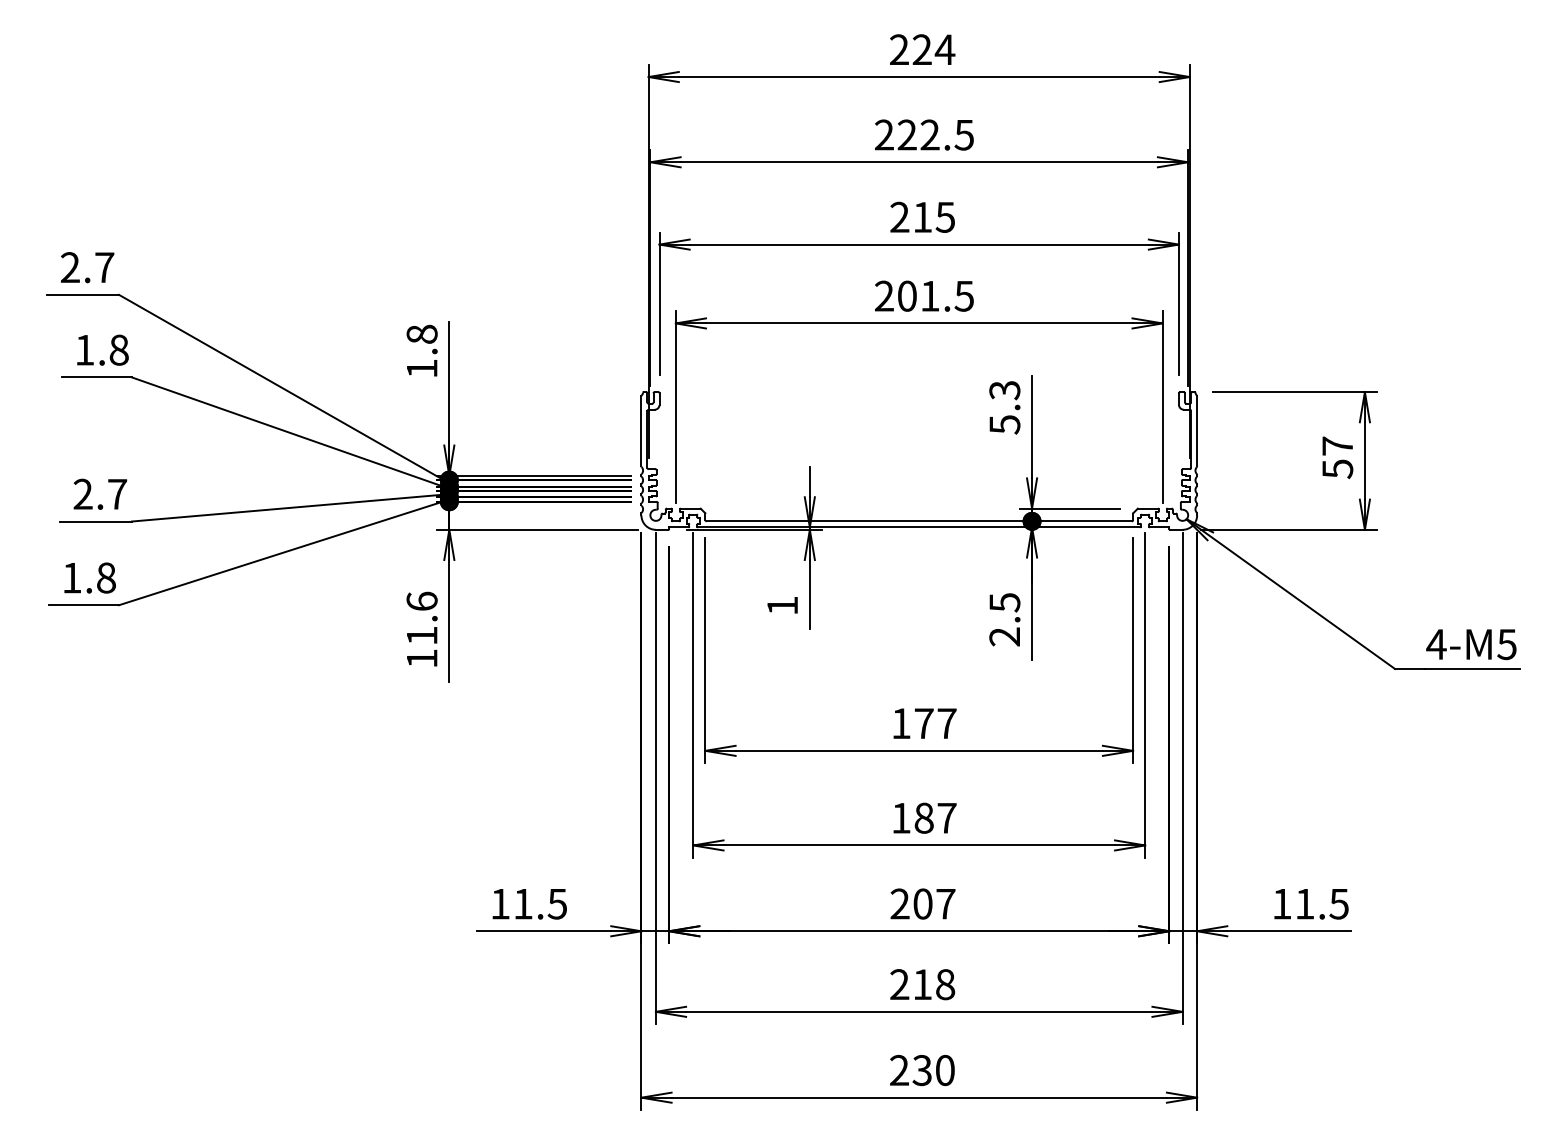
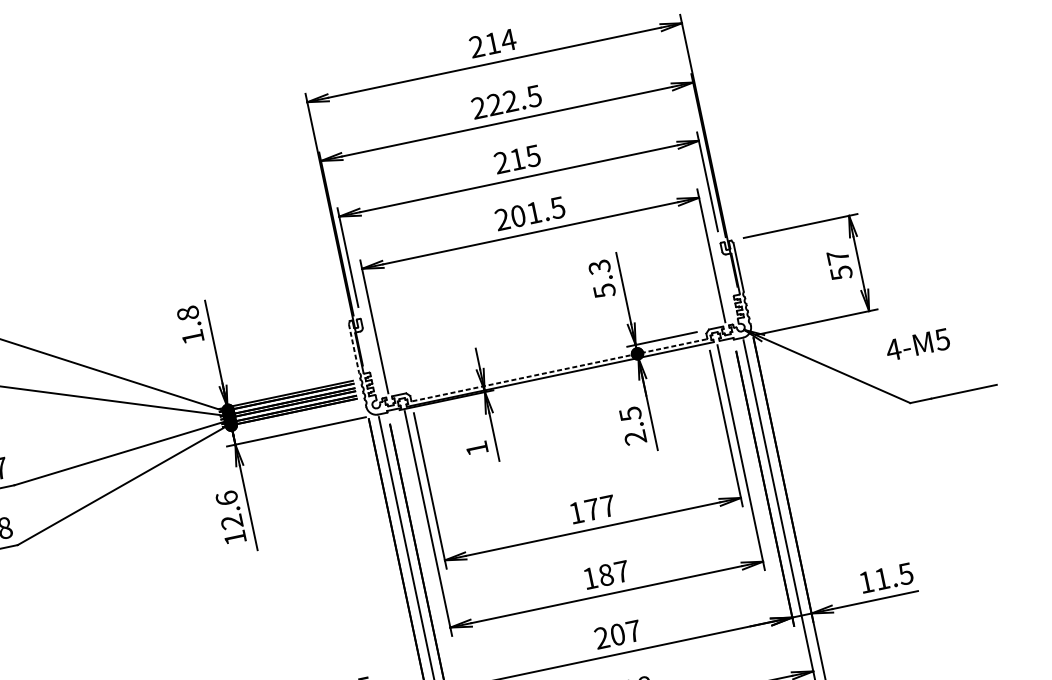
text: (921, 49) -> (492, 43), 224 -> 214
line: (641, 431) -> (354, 348), solid -> dashed
line: (919, 521) -> (559, 370), solid -> dashed
text: (421, 635) -> (231, 521), 11.6 -> 12.6
text: (1471, 644) -> (917, 344), moved

